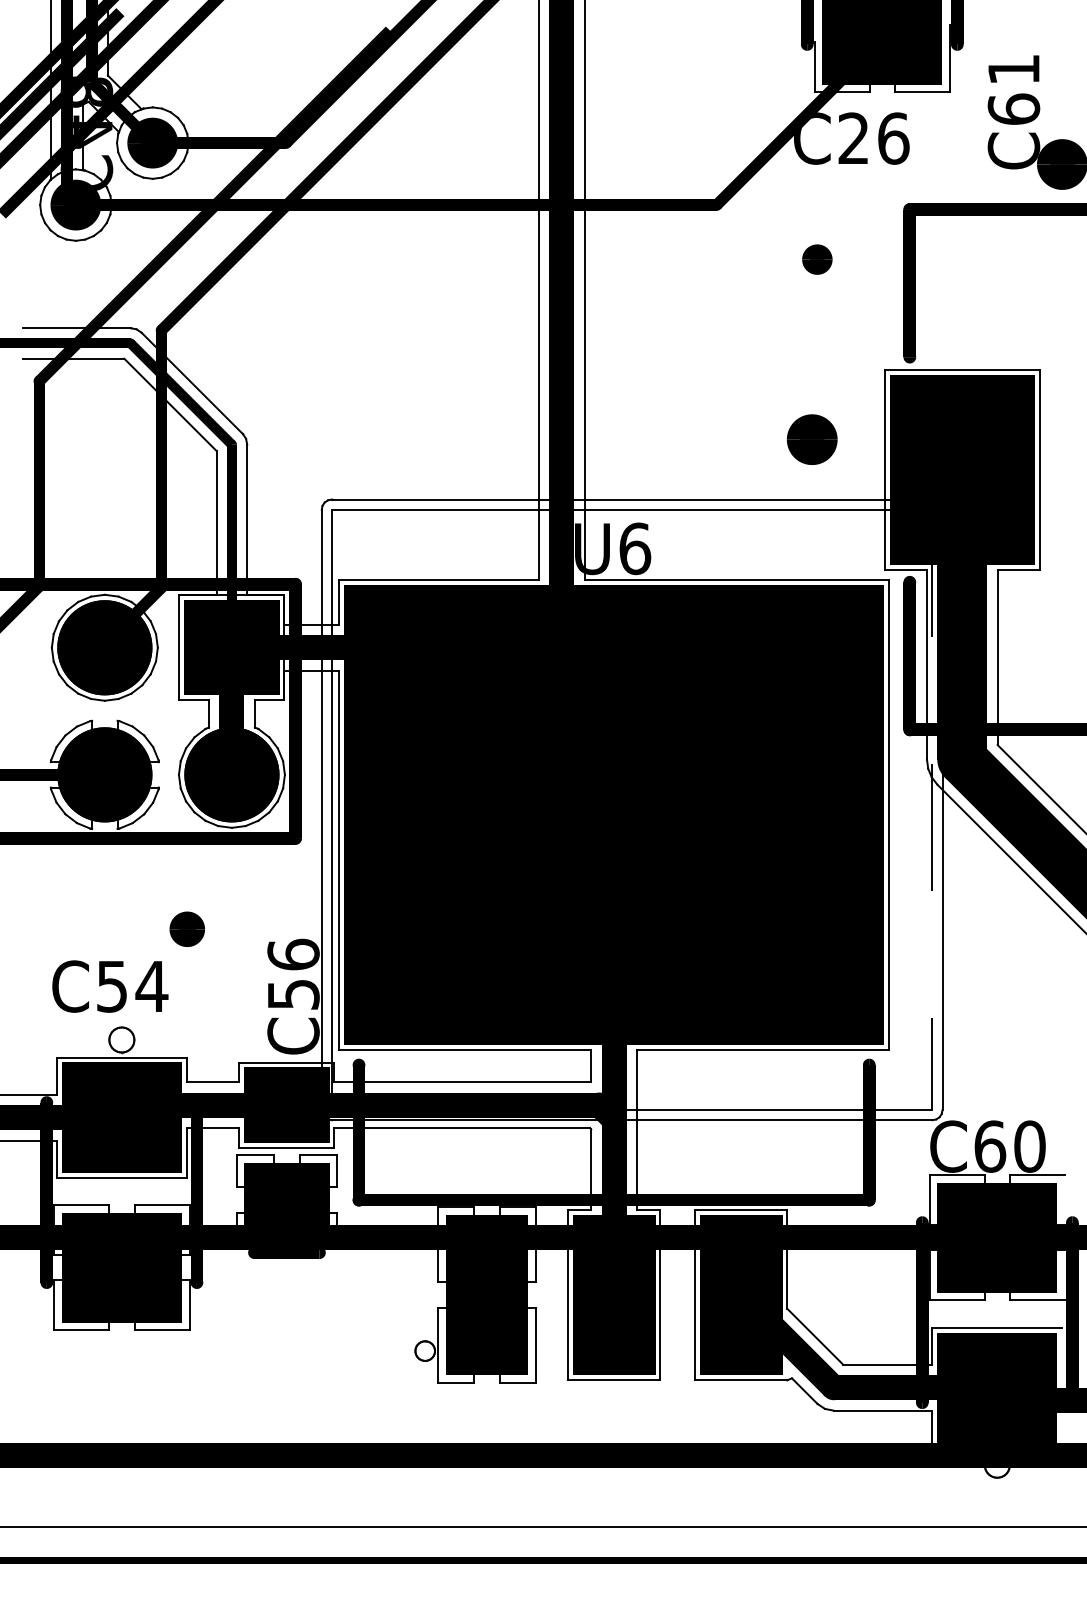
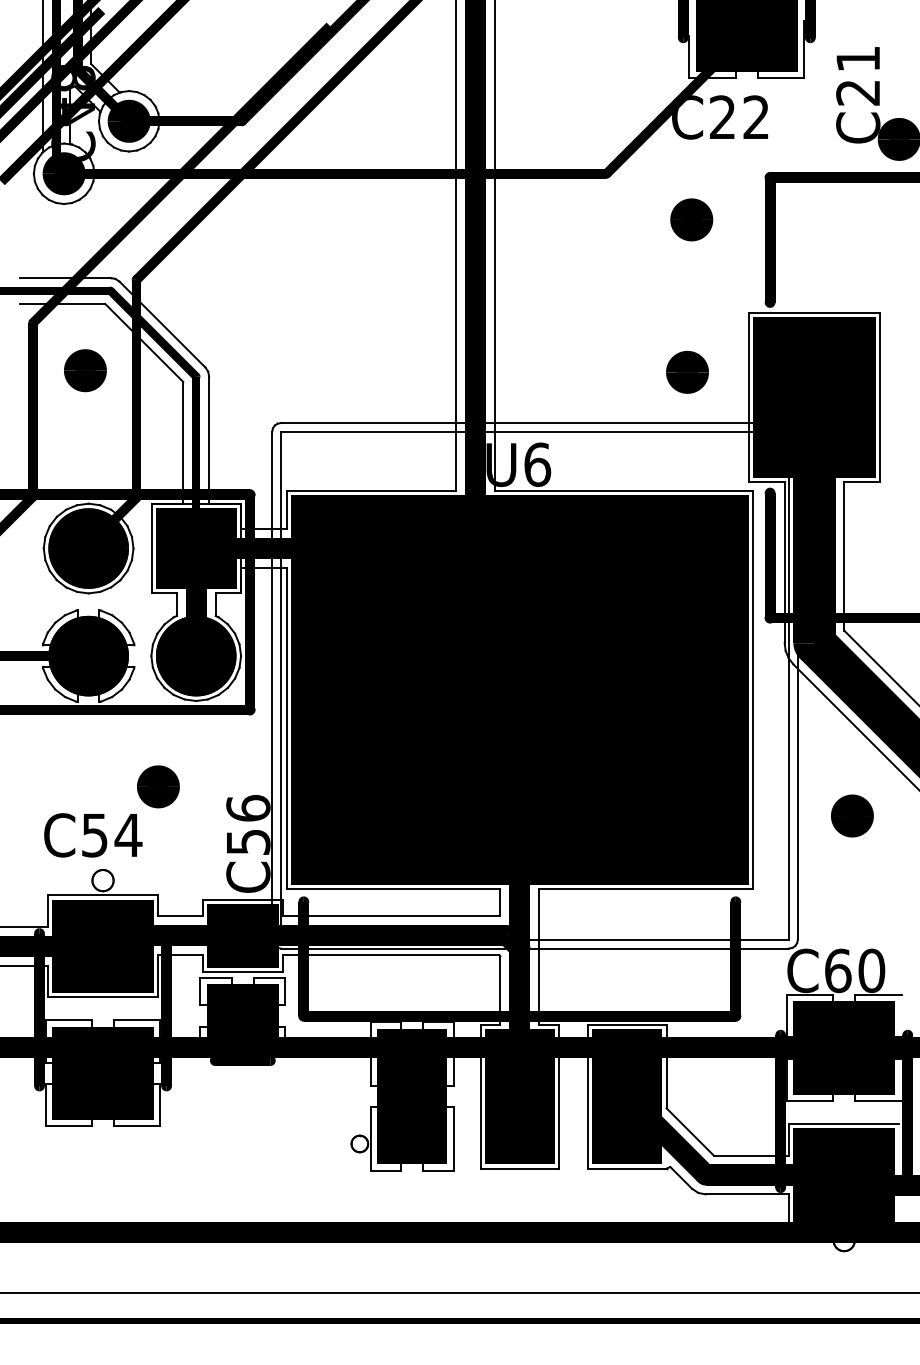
text: (1014, 109) -> (858, 92), C61 -> C21
text: (893, 138) -> (756, 117), C26 -> C22
part: (816, 259) -> (691, 219), size x1.67
part: (101, 437) -> (85, 370), added
line: (932, 810) -> (789, 686), dashed -> solid
part: (187, 928) -> (158, 786), size x1.43
part: (1007, 963) -> (852, 815), added

